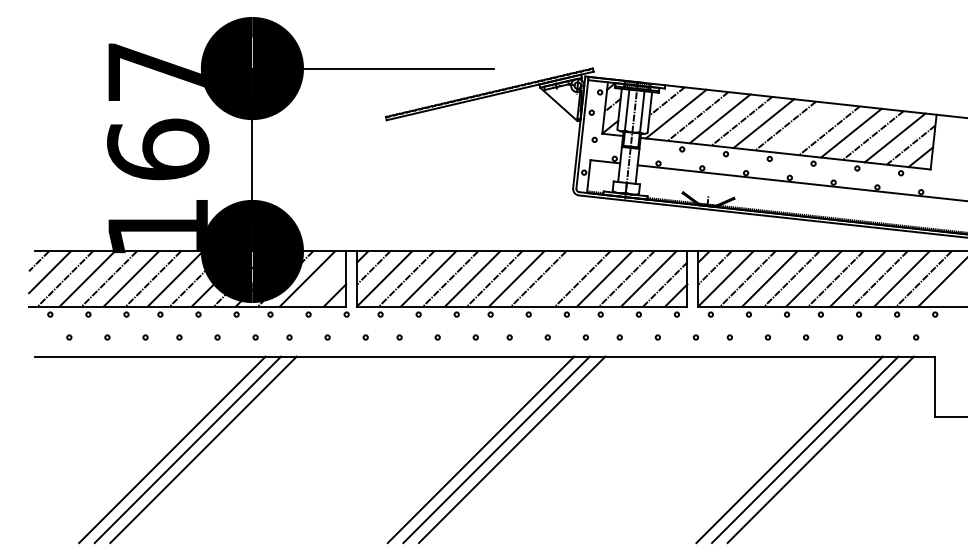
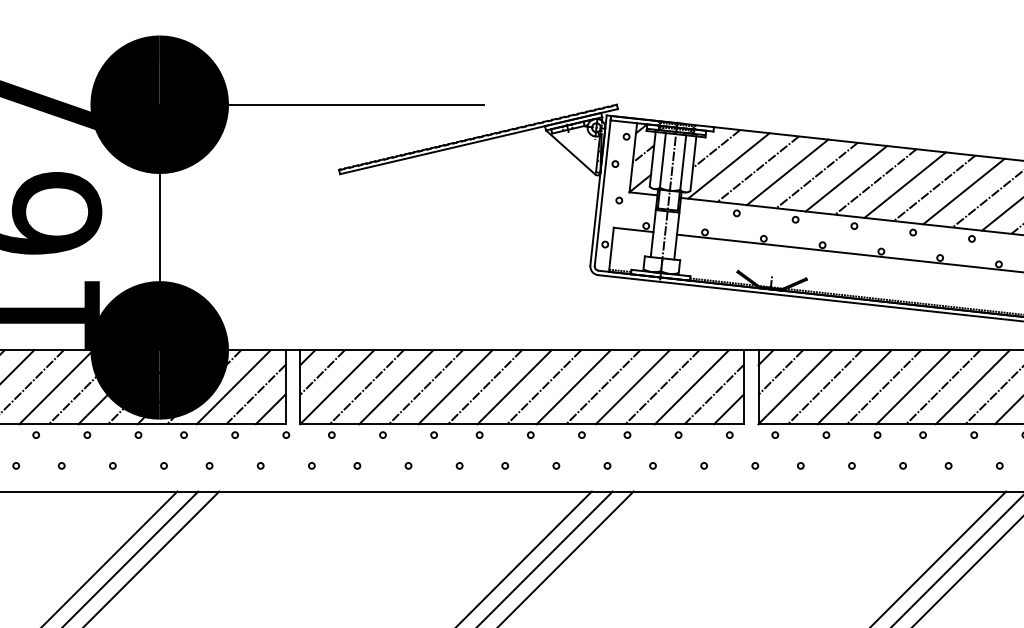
line: (807, 128) -> (905, 185), added
line: (560, 278) -> (573, 386), added
line: (323, 284) -> (255, 394), added

